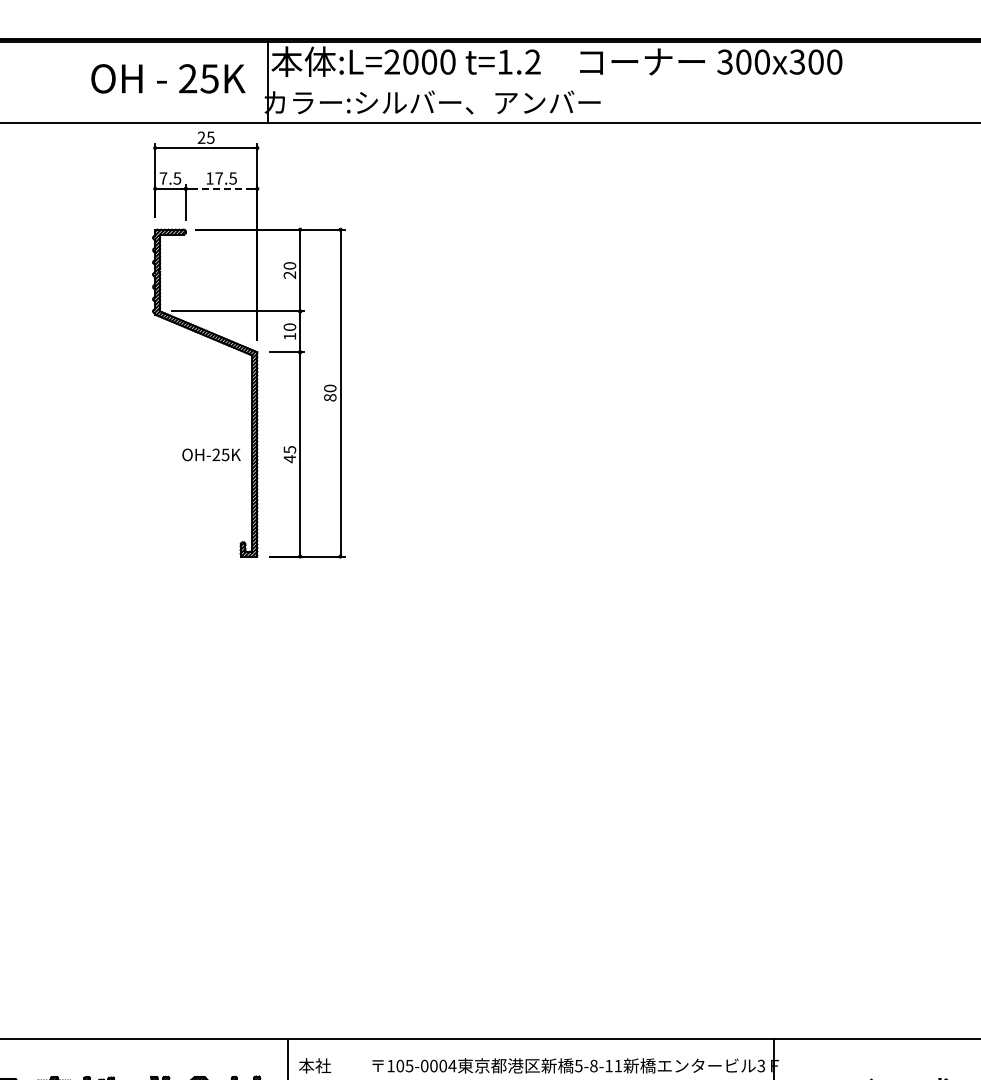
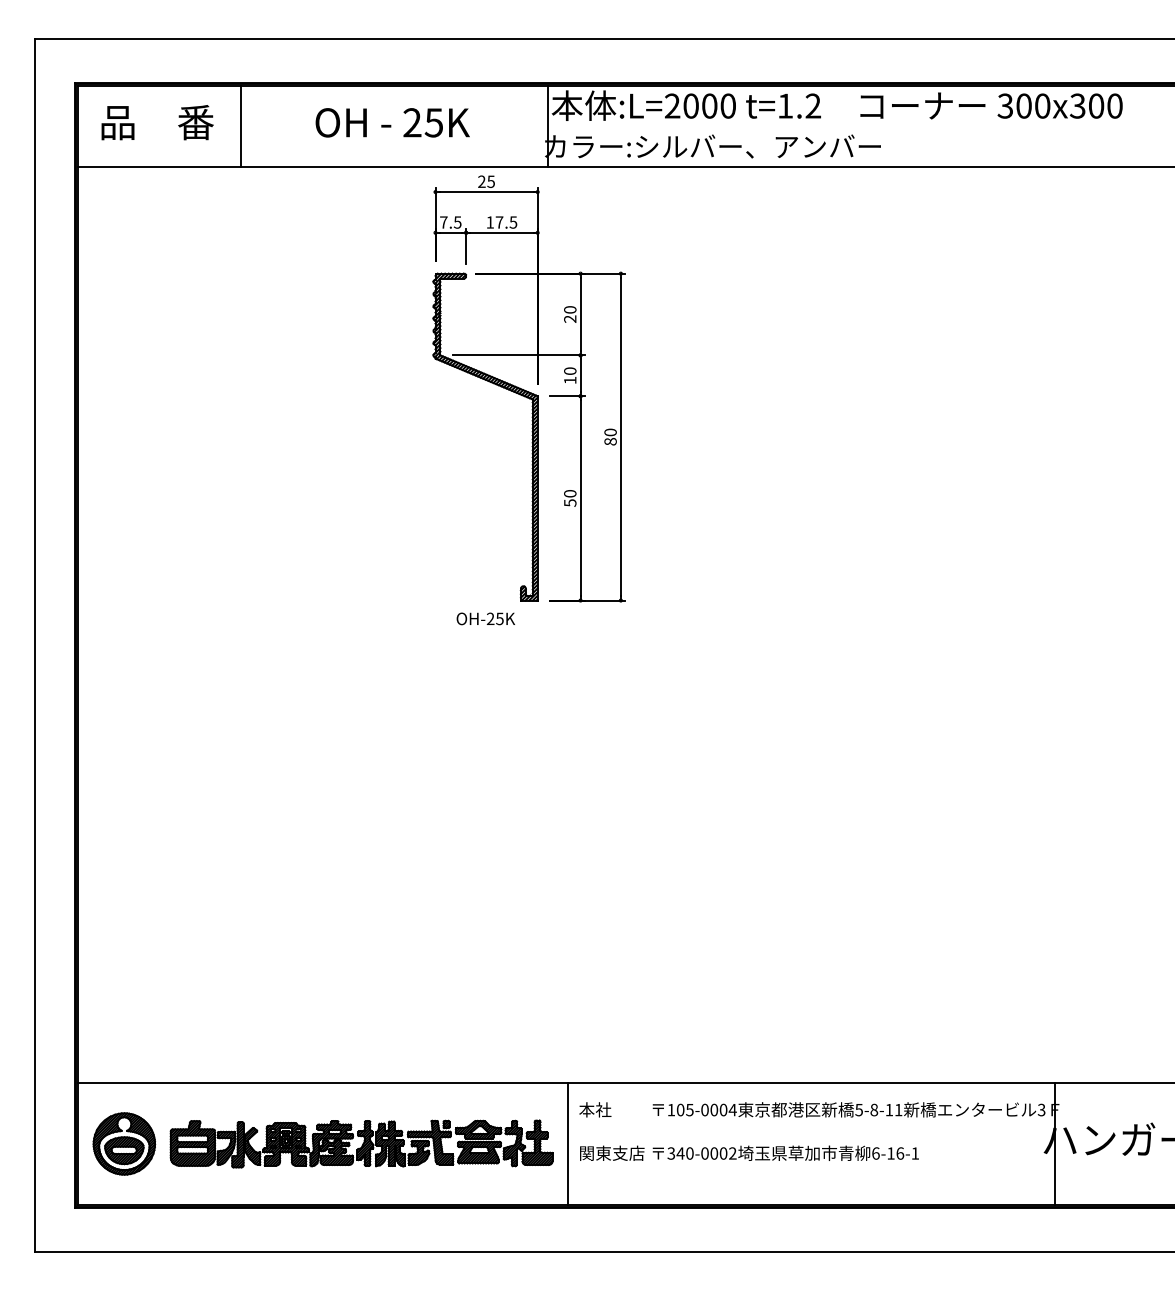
text: (168, 78) -> (392, 122), moved
line: (221, 188) -> (501, 232), dashed -> solid
text: (211, 454) -> (485, 618), moved
text: (290, 454) -> (570, 498), 45 -> 50

